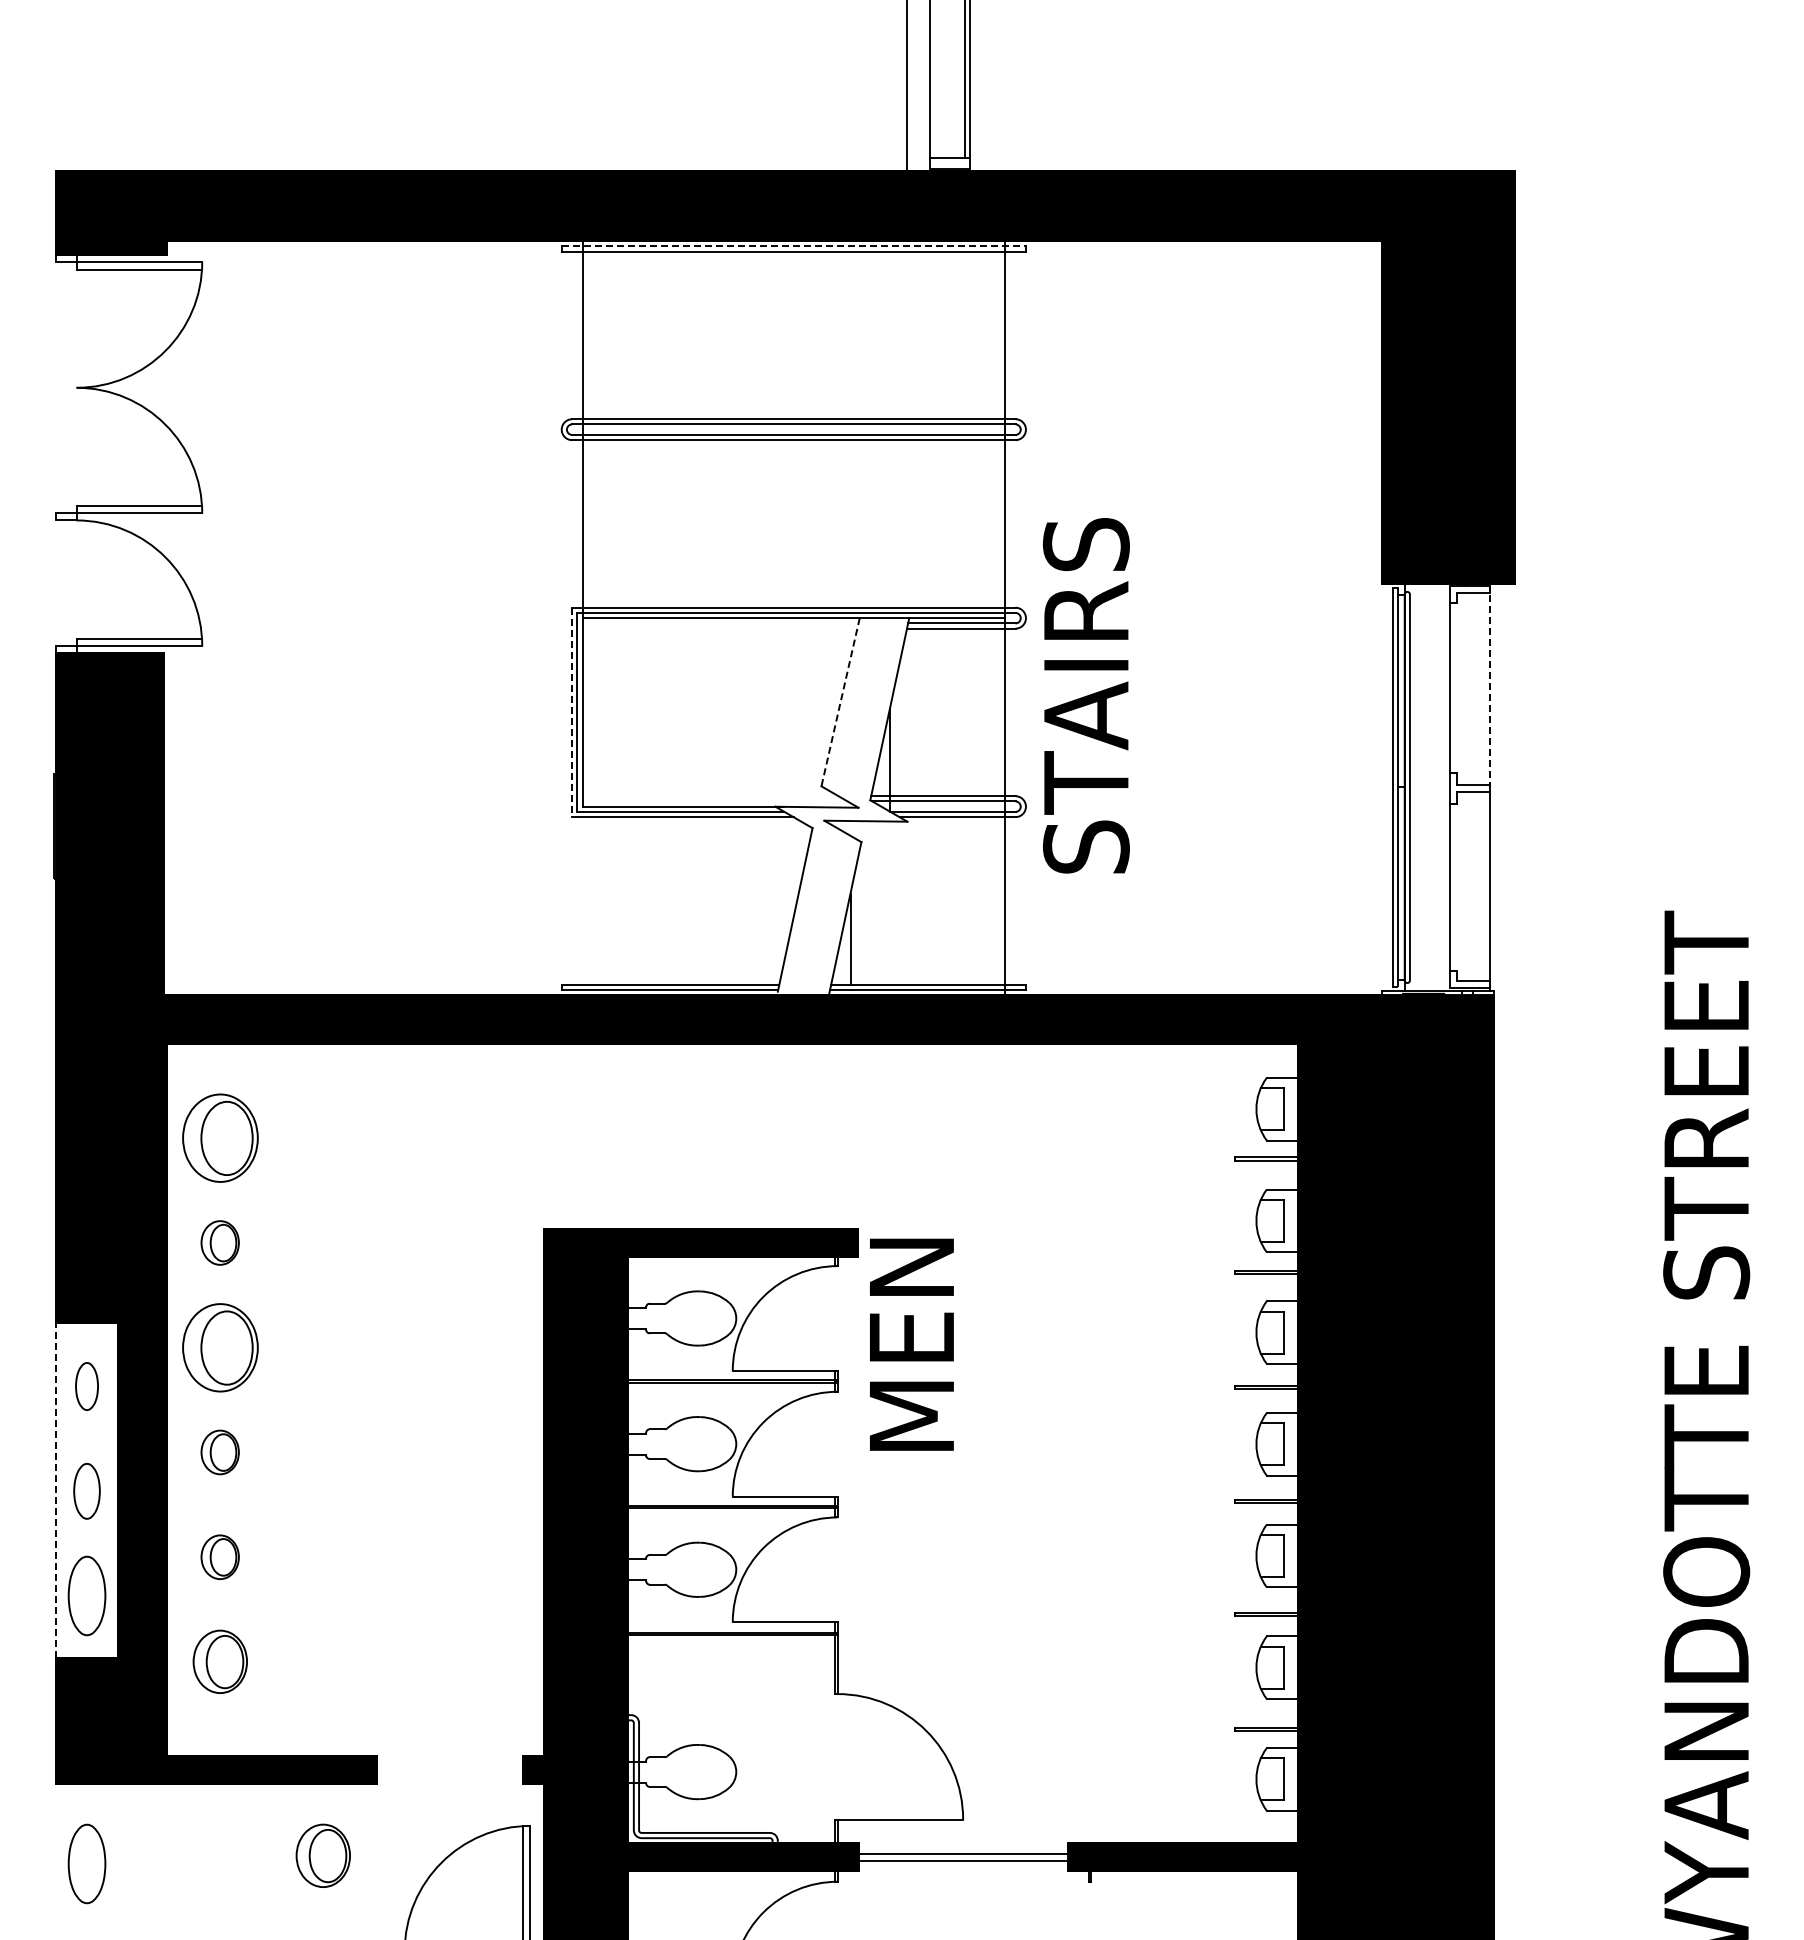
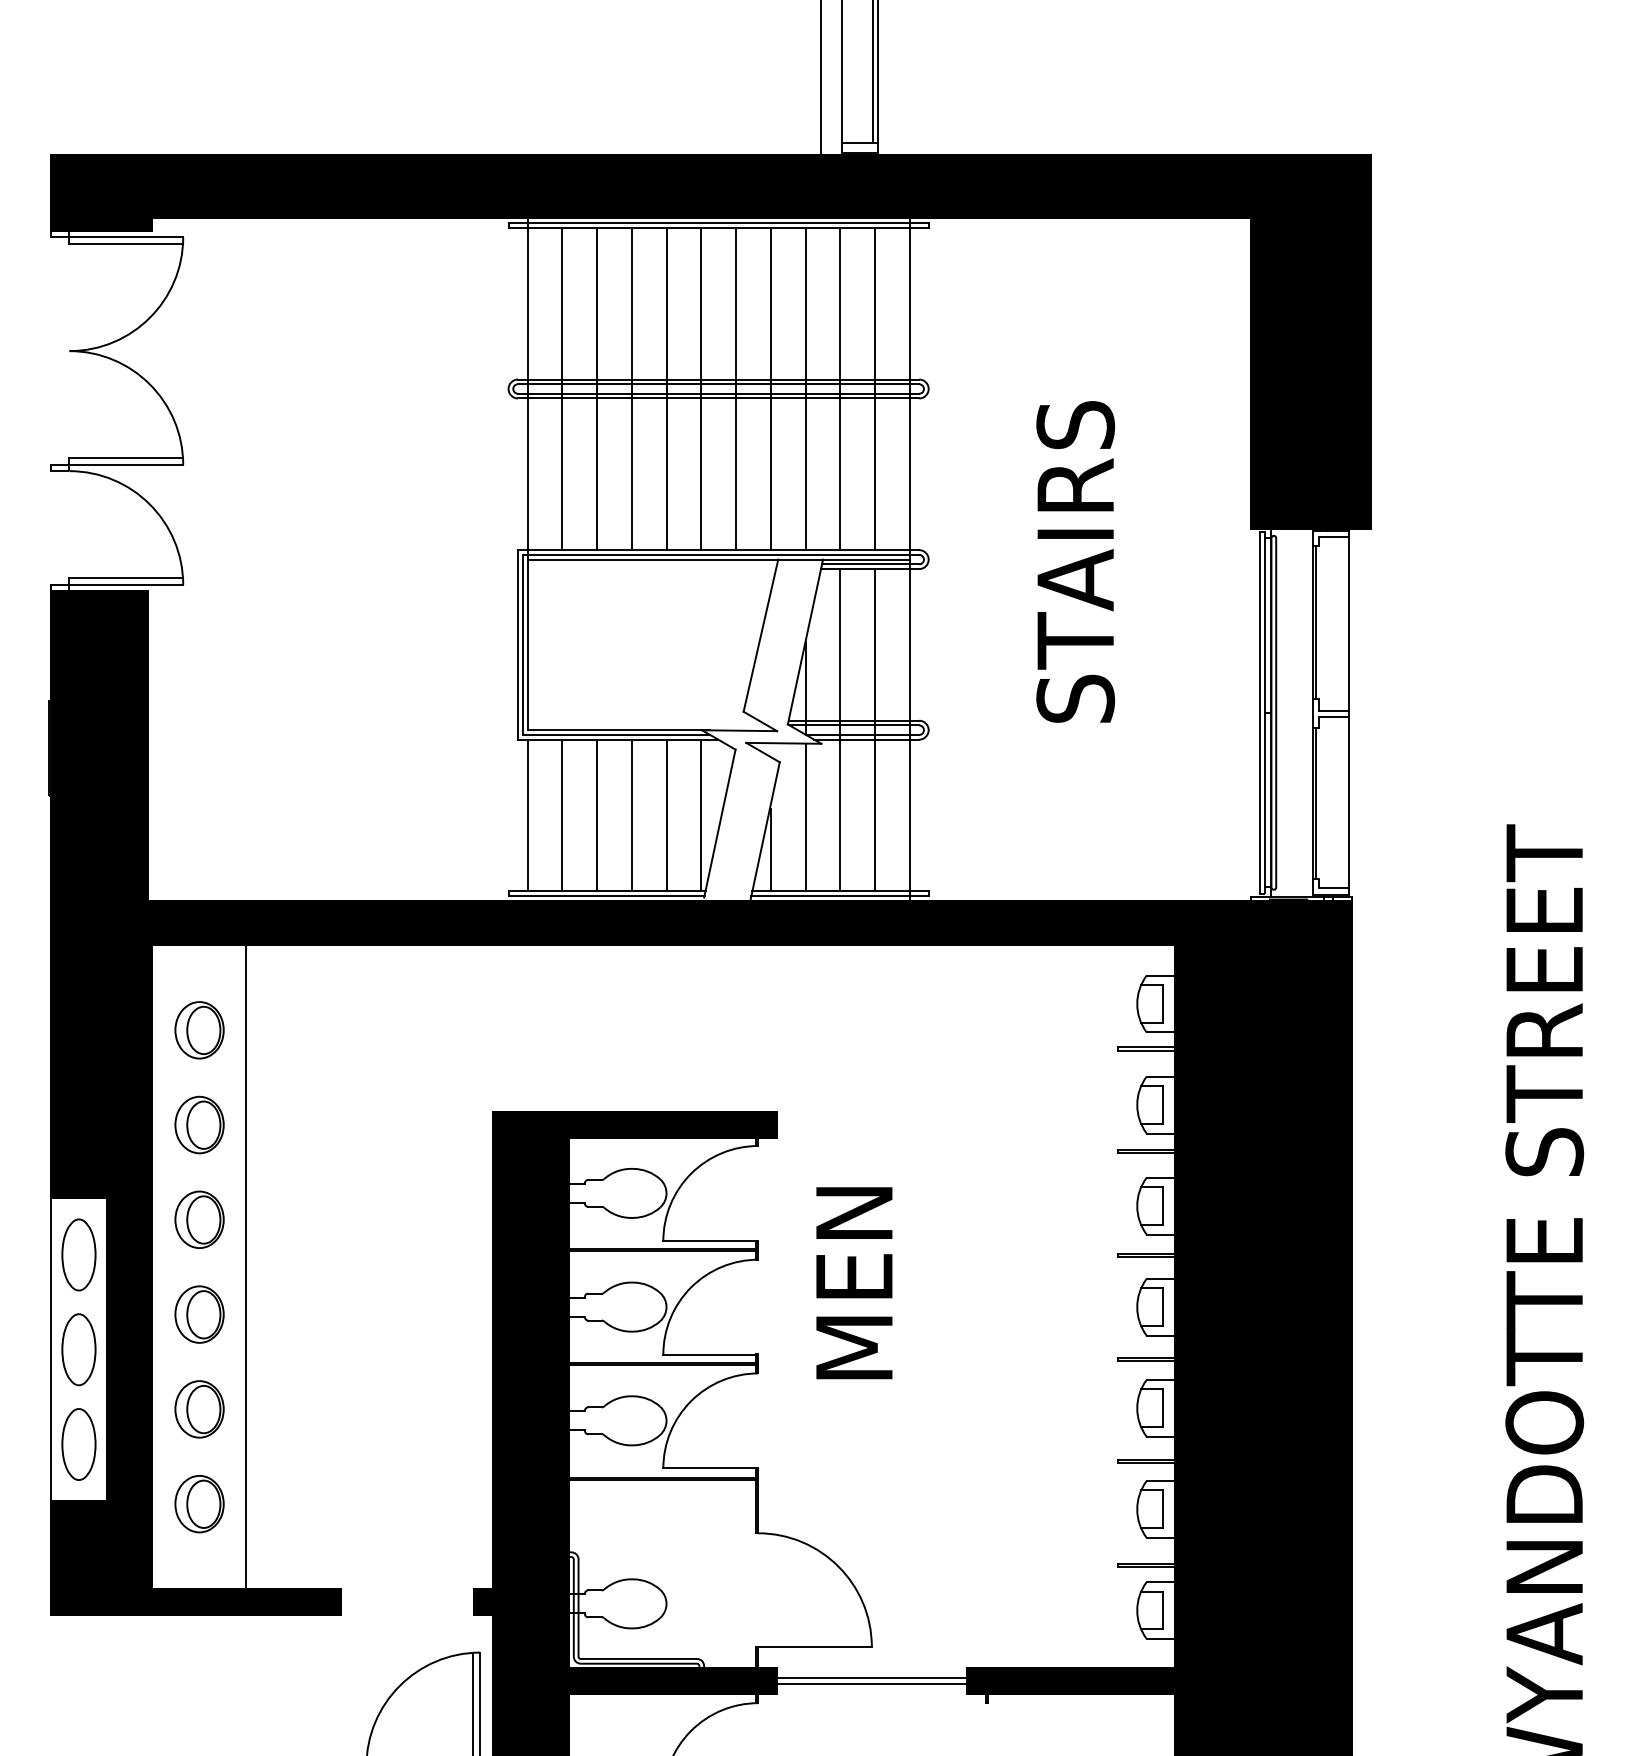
line: (794, 246) -> (719, 223), dashed -> solid
line: (621, 429) -> (562, 388), added
line: (659, 429) -> (597, 388), added
line: (697, 429) -> (631, 388), added
line: (736, 429) -> (666, 388), added
line: (774, 429) -> (701, 388), added
line: (813, 429) -> (736, 388), added
line: (851, 429) -> (770, 388), added
line: (889, 429) -> (805, 388), added
line: (928, 429) -> (840, 388), added
line: (966, 429) -> (874, 388), added
line: (1490, 685) -> (1349, 620), dashed -> solid
line: (1453, 687) -> (1315, 622), added
text: (1086, 695) -> (1075, 561), moved
line: (840, 702) -> (760, 635), dashed -> solid
line: (572, 712) -> (518, 644), dashed -> solid
line: (928, 806) -> (840, 730), added
line: (966, 806) -> (874, 730), added
line: (1453, 887) -> (1315, 803), added
line: (582, 900) -> (527, 815), added
line: (621, 900) -> (562, 815), added
line: (659, 900) -> (597, 815), added
line: (697, 900) -> (631, 815), added
line: (736, 900) -> (666, 815), added
line: (774, 900) -> (701, 815), added
line: (889, 902) -> (805, 816), added
part: (219, 1138) -> (198, 1030), size x0.71
part: (219, 1242) -> (198, 1124), size x1.43
text: (911, 1344) -> (854, 1282), moved
part: (219, 1347) -> (198, 1219), size x0.71
part: (86, 1386) -> (78, 1254), size x1.67
line: (272, 1400) -> (246, 1267), added
part: (219, 1452) -> (198, 1314), size x1.43
line: (55, 1490) -> (50, 1349), dashed -> solid
part: (86, 1491) -> (78, 1349), size x1.43
part: (219, 1557) -> (198, 1409), size x1.43
part: (322, 1855) -> (292, 1679), removed
part: (86, 1863) -> (78, 1686), removed

